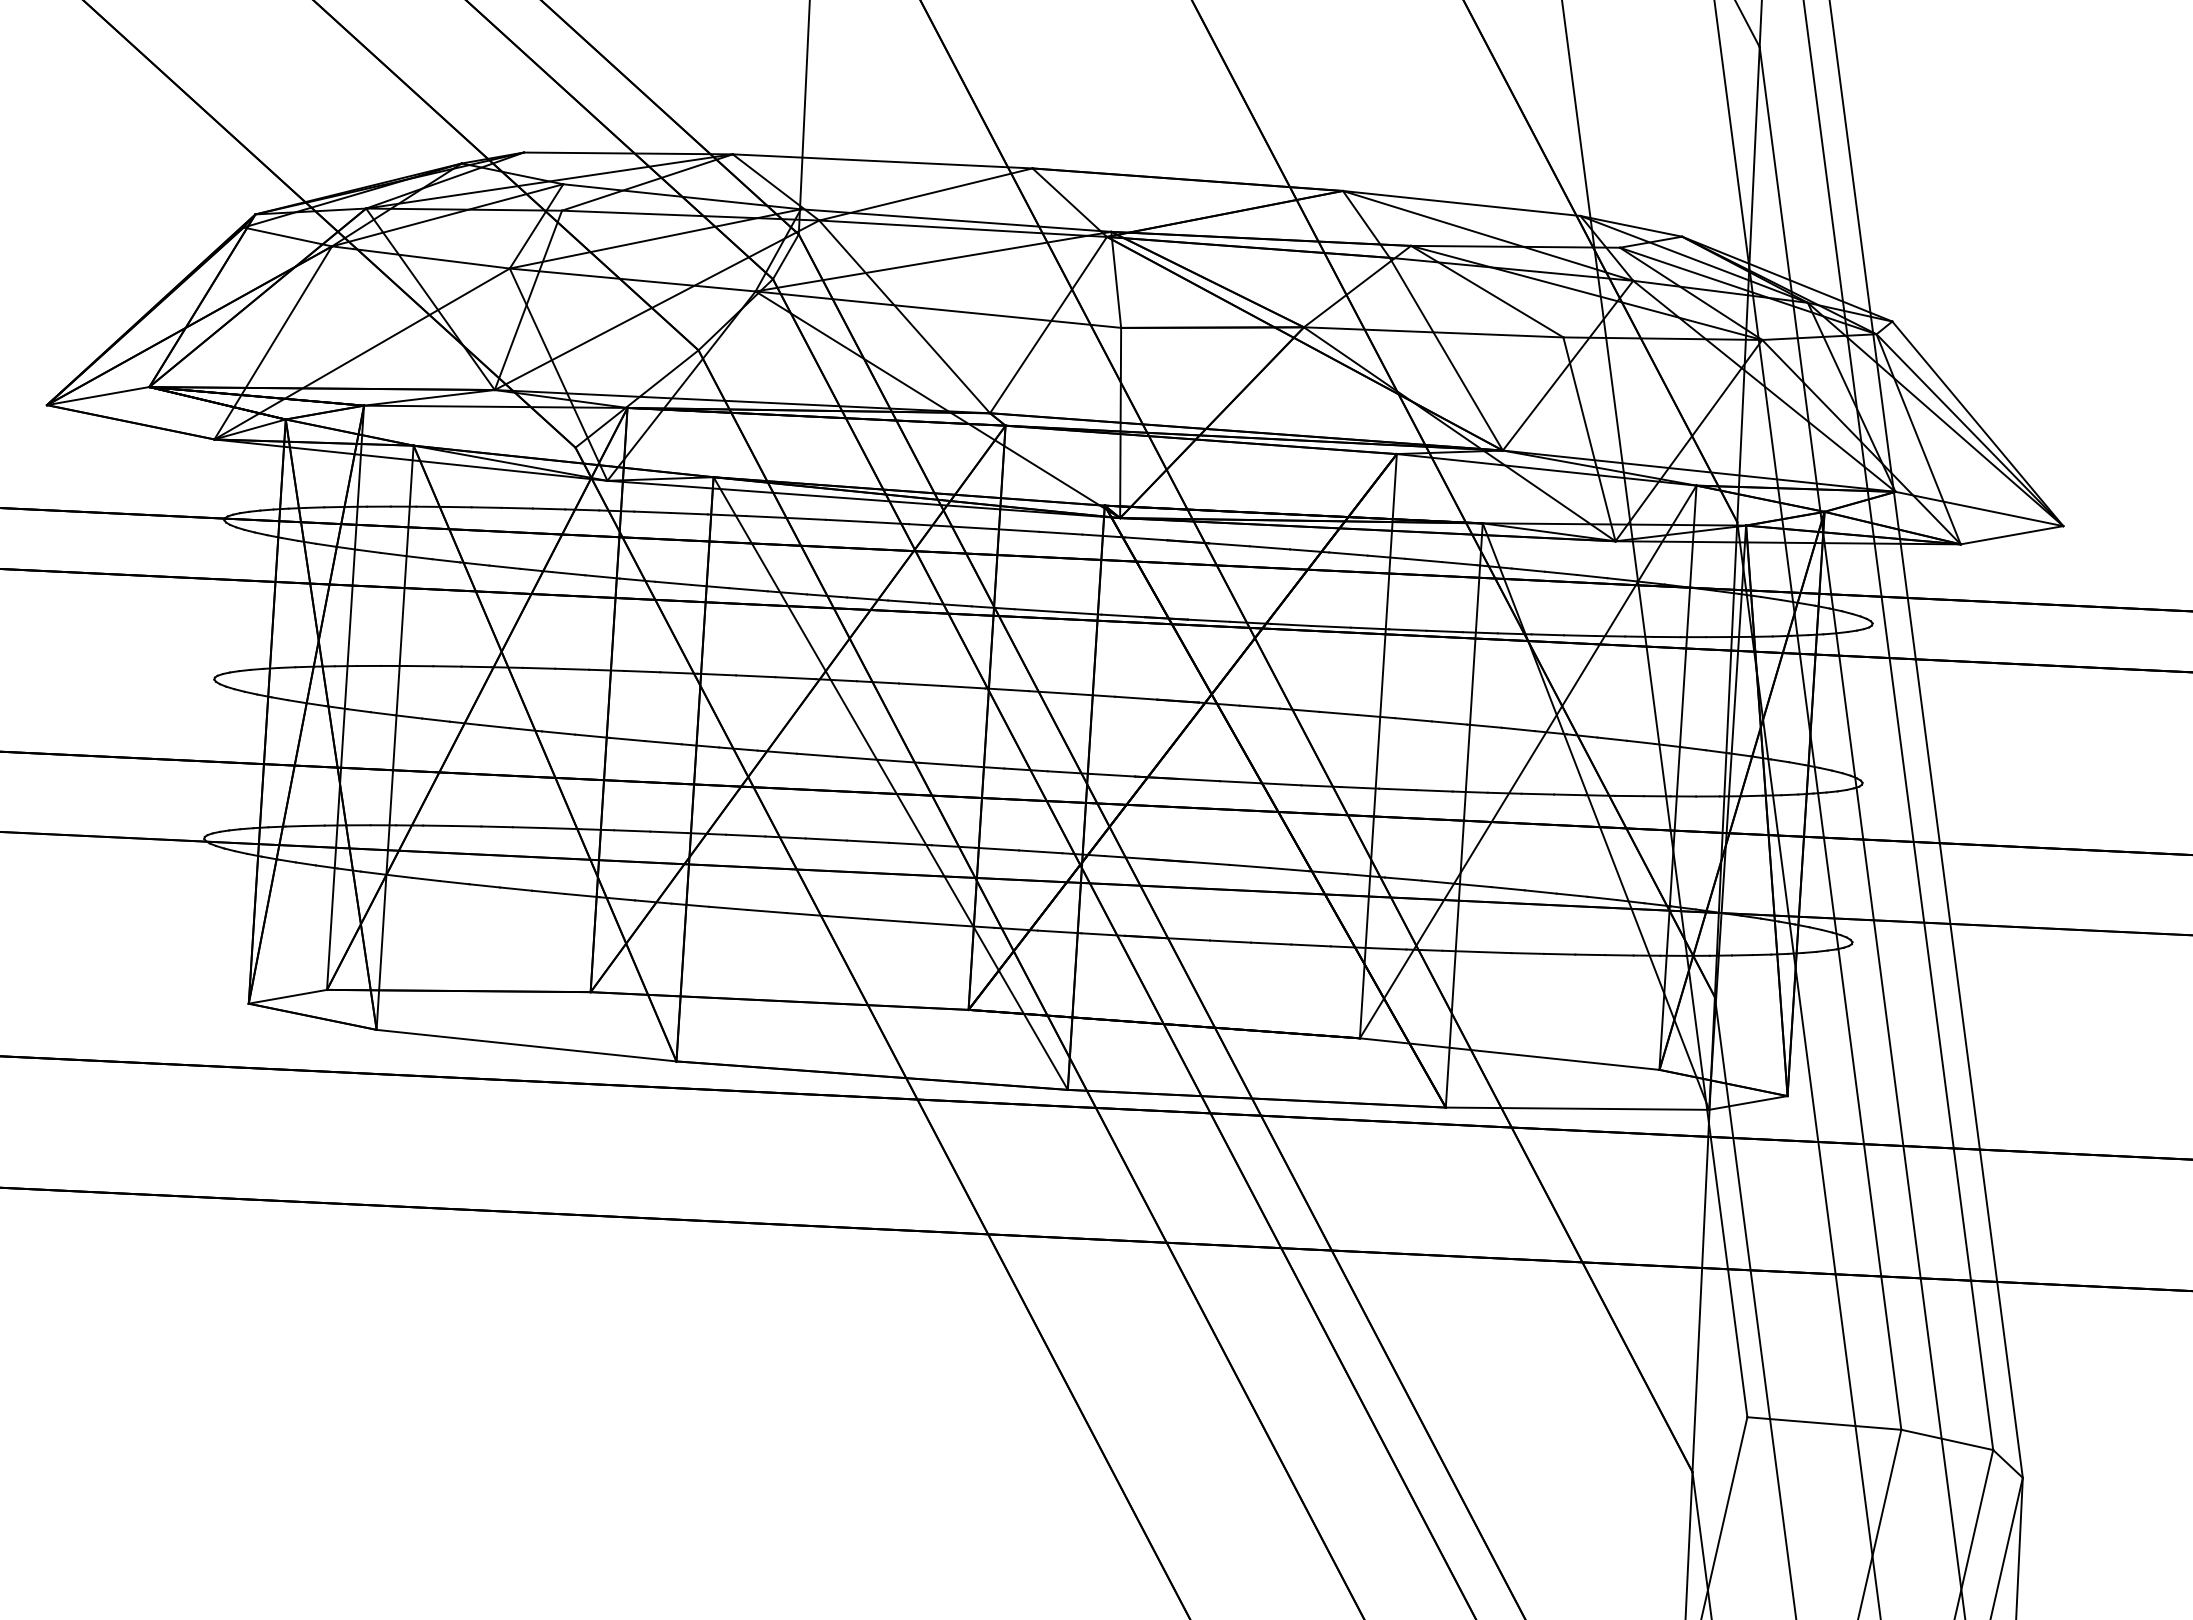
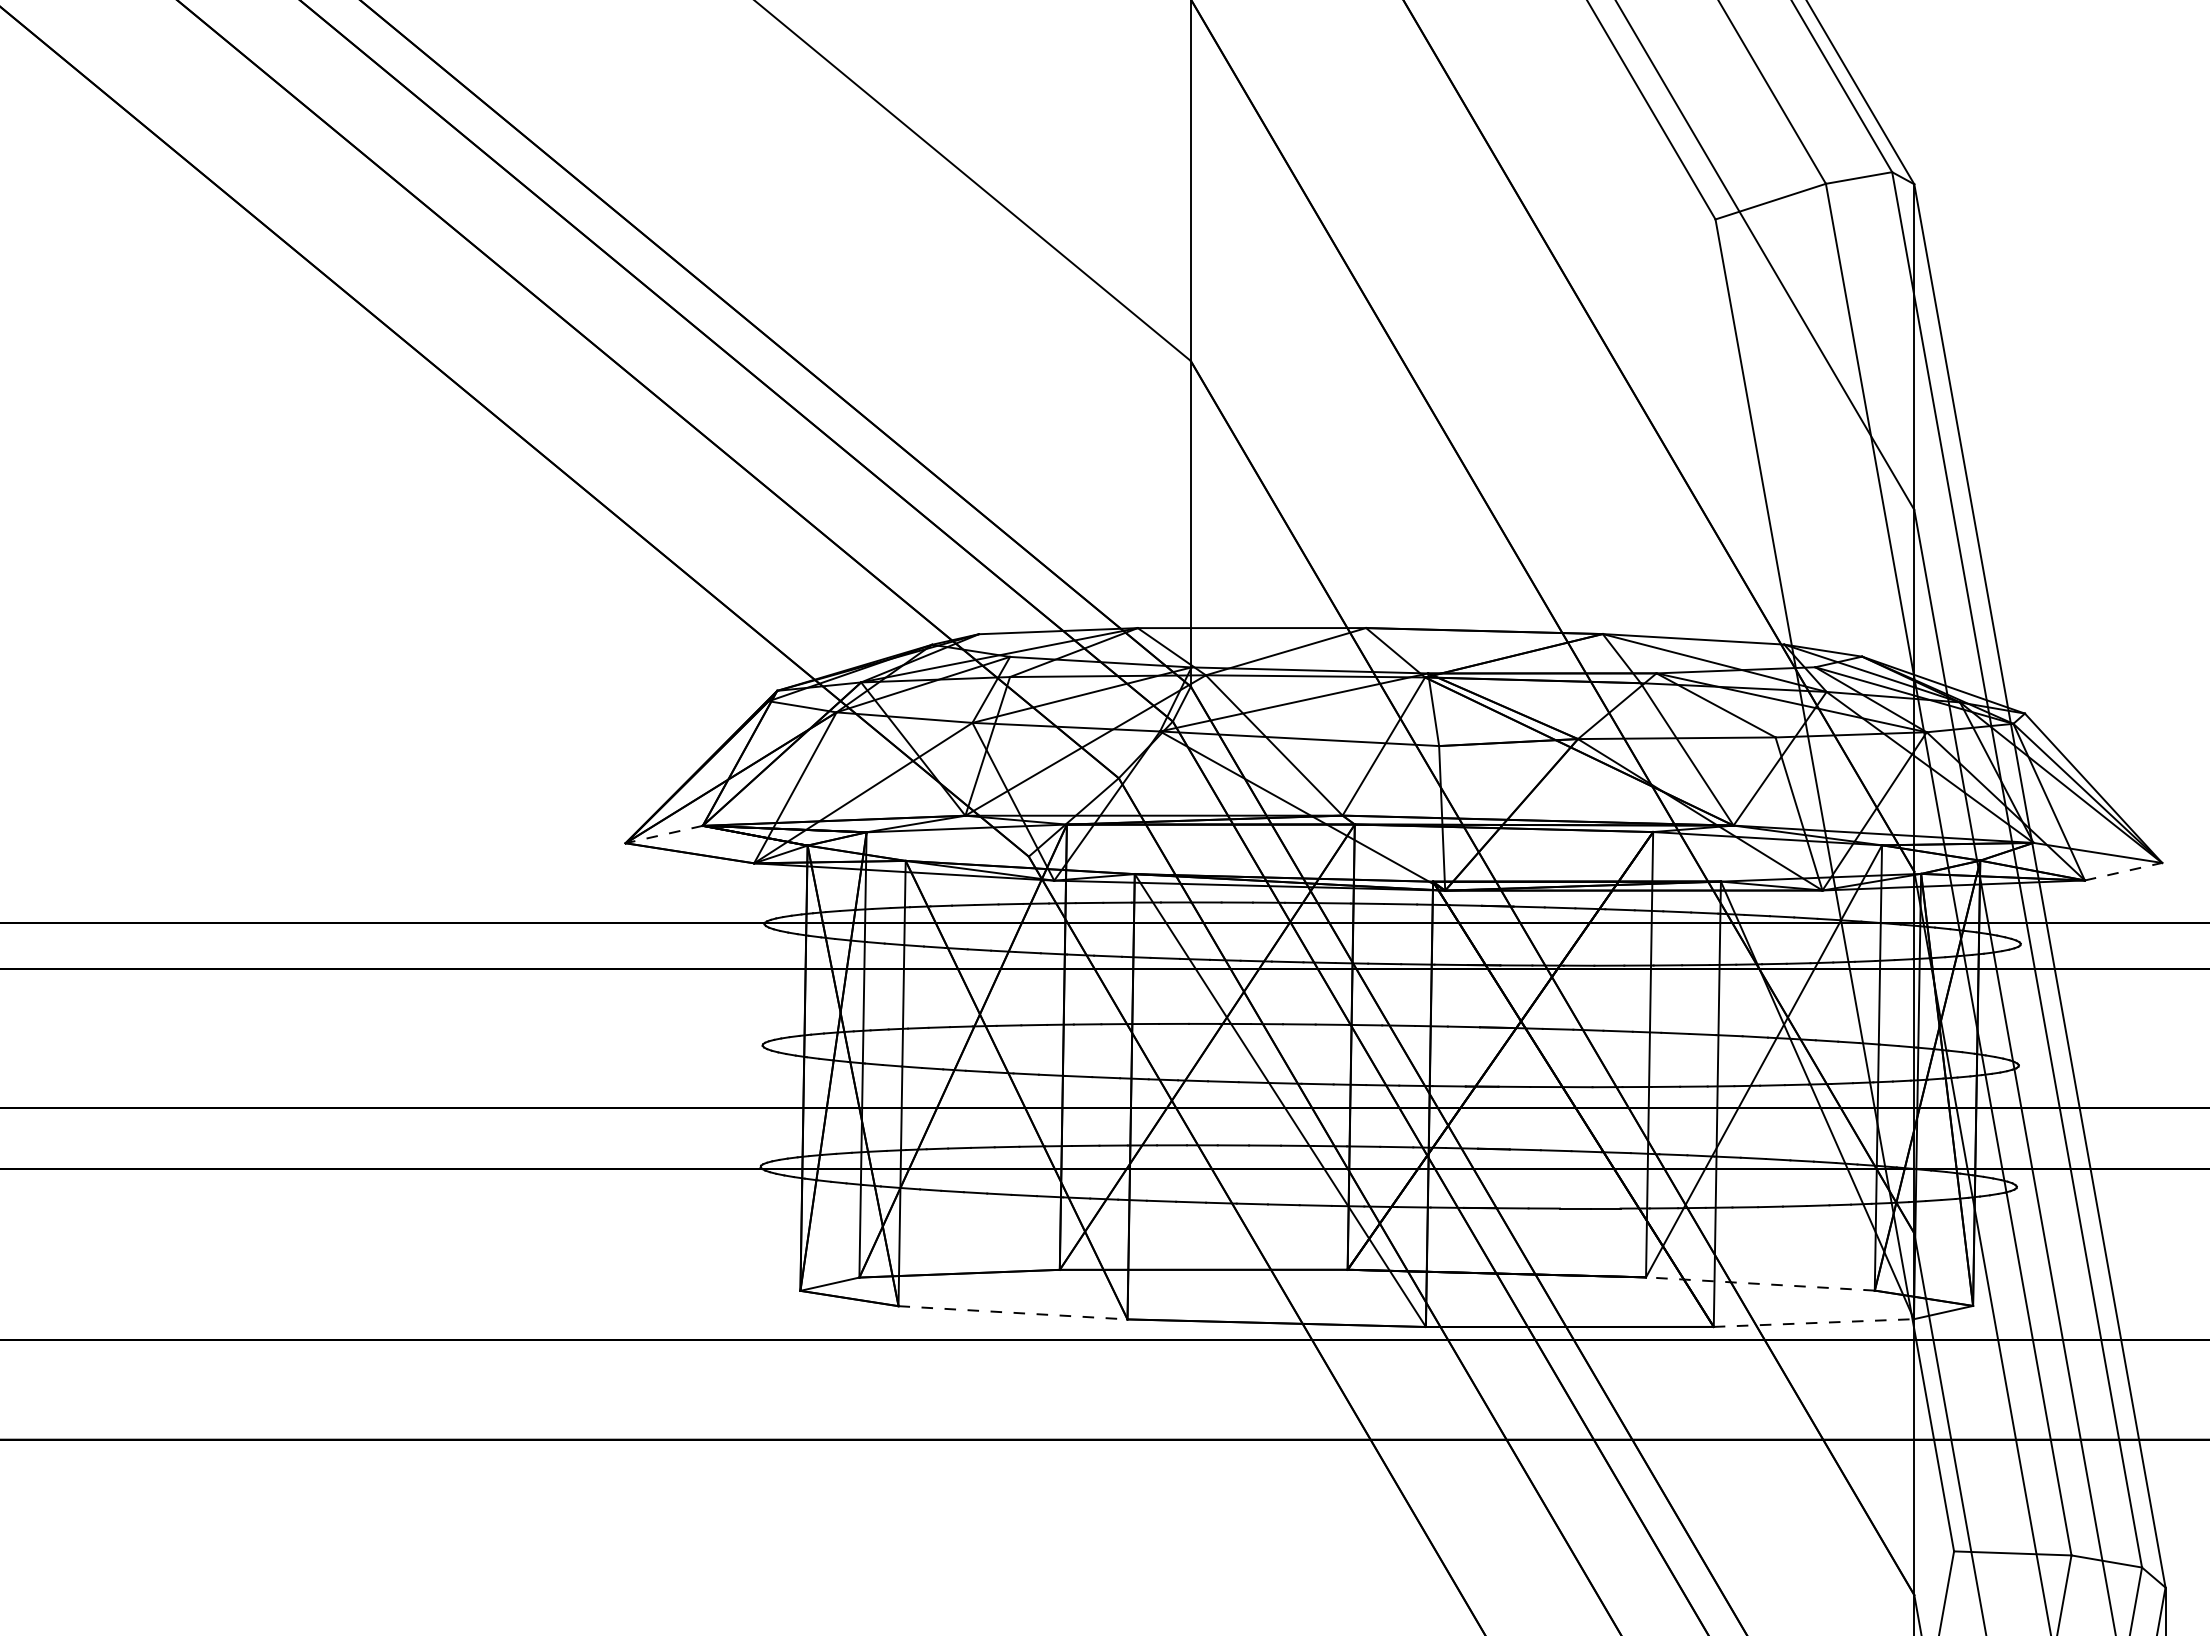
line: (98, 396) -> (664, 834), solid -> dashed
line: (2011, 534) -> (2123, 871), solid -> dashed
line: (527, 1045) -> (1013, 1312), solid -> dashed
line: (1509, 1053) -> (1760, 1283), solid -> dashed
line: (1578, 1109) -> (1814, 1323), solid -> dashed

